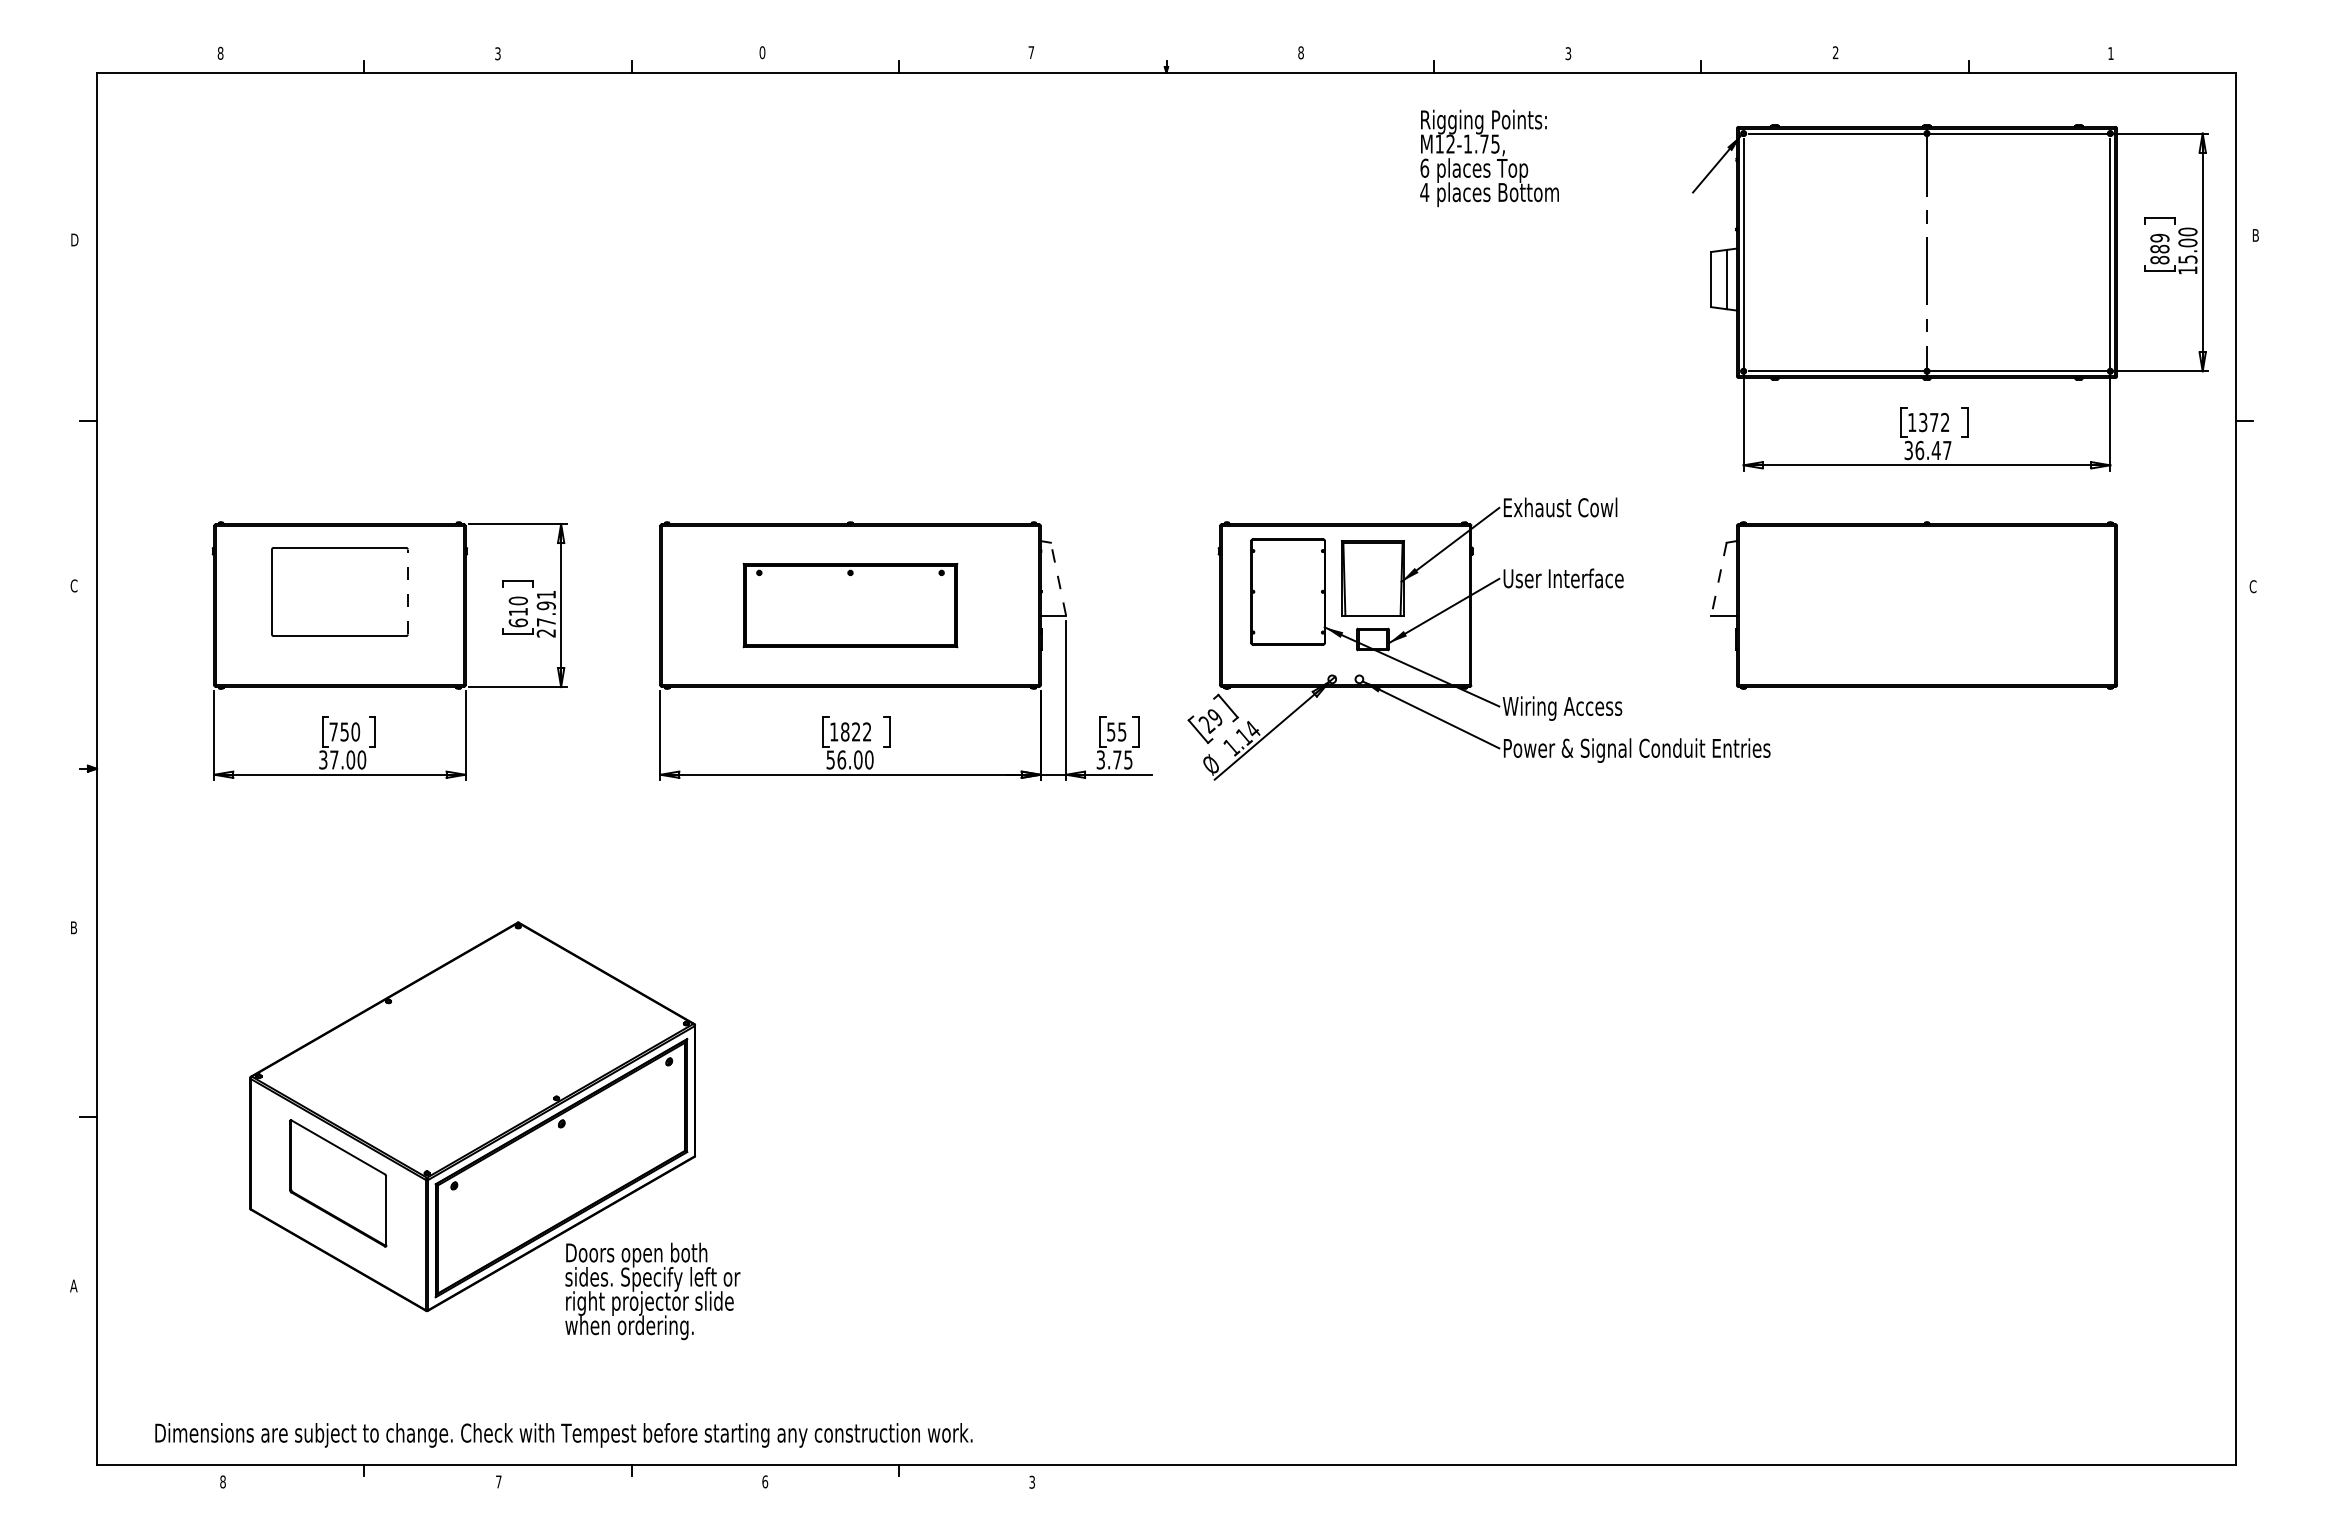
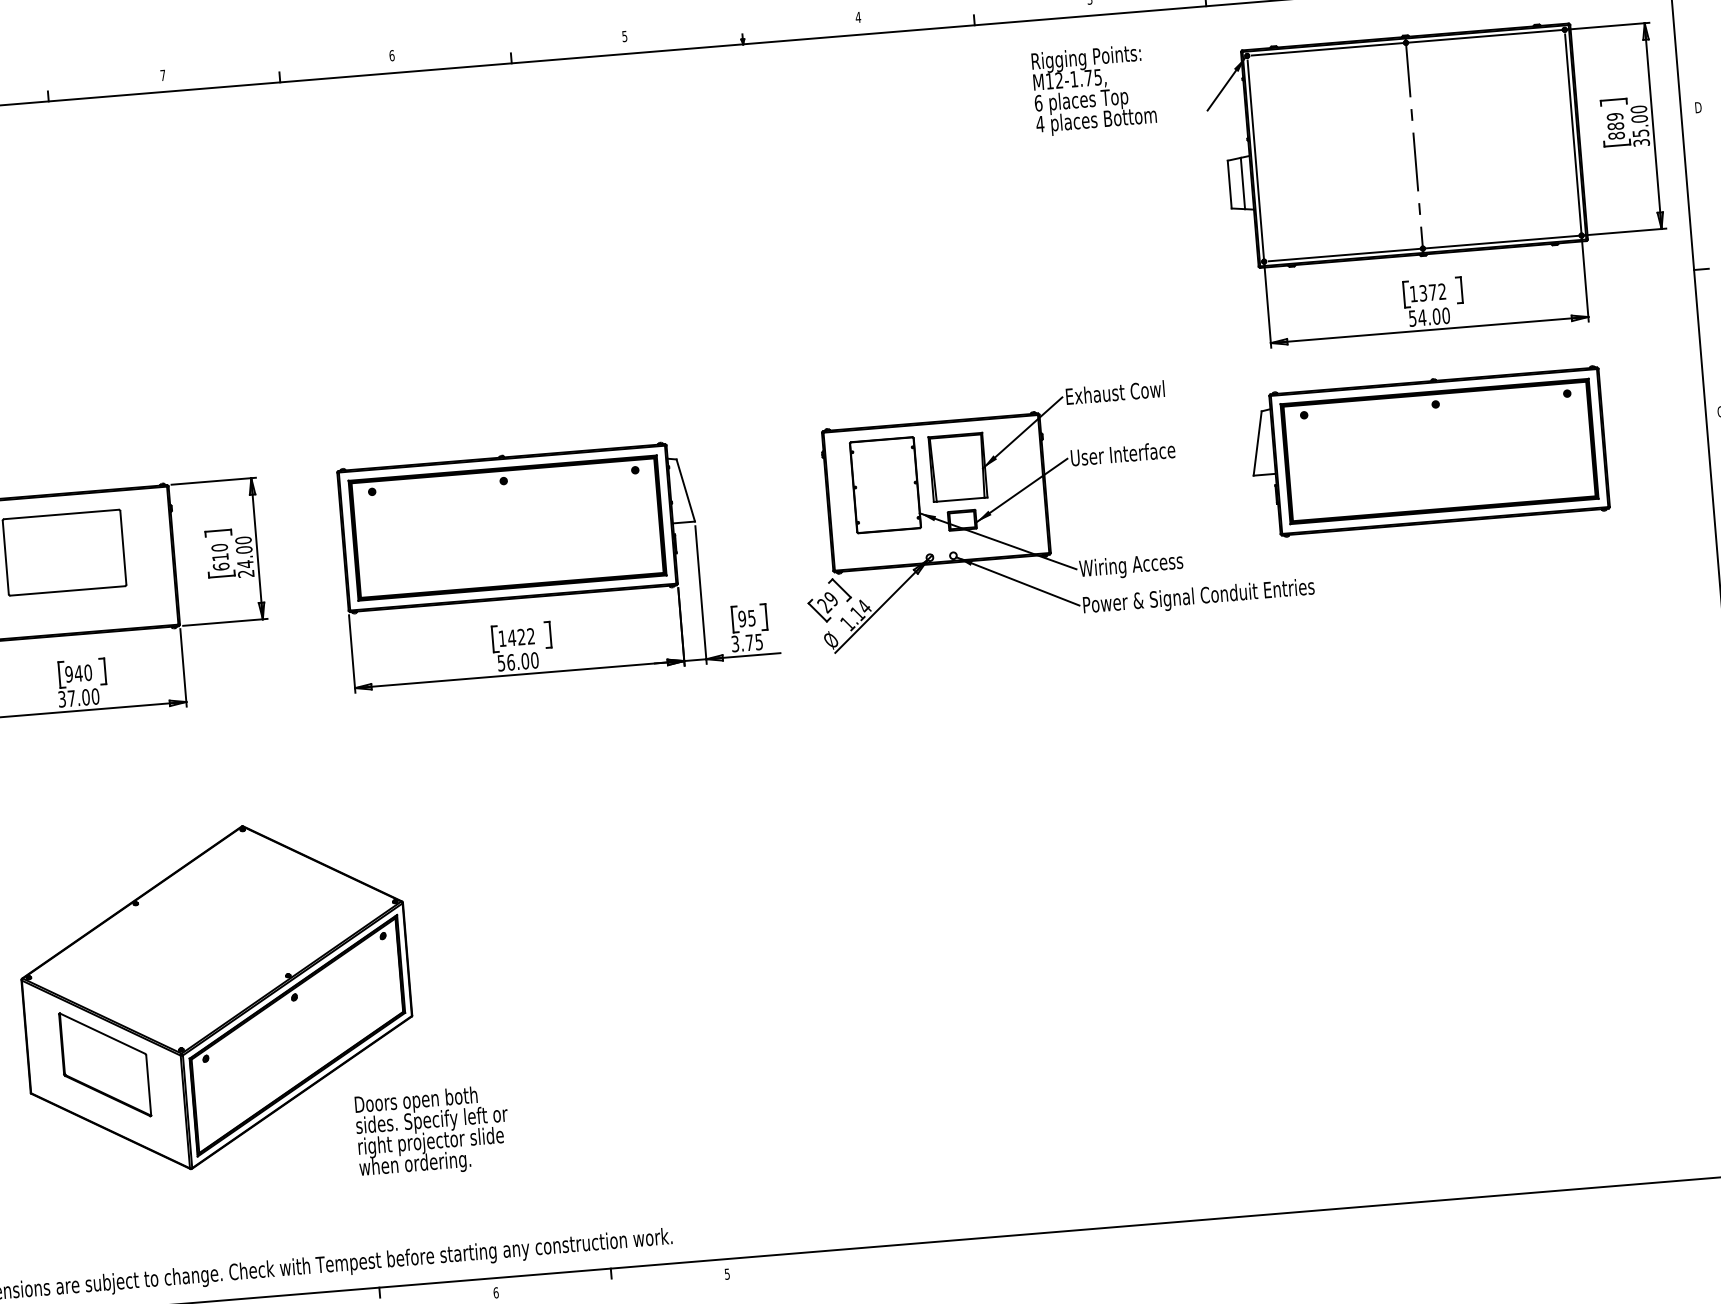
text: (762, 52) -> (392, 55), 0 -> 6
text: (1031, 52) -> (624, 36), 7 -> 5
text: (1301, 52) -> (858, 17), 8 -> 4
text: (497, 53) -> (162, 75), 3 -> 7
text: (1489, 158) -> (1093, 90), moved
text: (2256, 235) -> (1698, 107), B -> D
text: (2187, 270) -> (1641, 142), 15.00 -> 35.00
text: (1928, 450) -> (1429, 317), 36.47 -> 54.00
line: (1058, 578) -> (685, 489), dashed -> solid
line: (1718, 579) -> (1257, 443), dashed -> solid
line: (407, 591) -> (123, 547), dashed -> solid
part: (850, 605) -> (507, 528), size x1.67
part: (1926, 605) -> (1439, 451), added
text: (545, 608) -> (243, 552), 27.91 -> 24.00
text: (339, 731) -> (74, 673), 750 -> 940
text: (844, 731) -> (511, 637), 1822 -> 1422
text: (1110, 731) -> (741, 618), 55 -> 95
text: (652, 1291) -> (432, 1132), moved
text: (1031, 1481) -> (726, 1273), 3 -> 5

